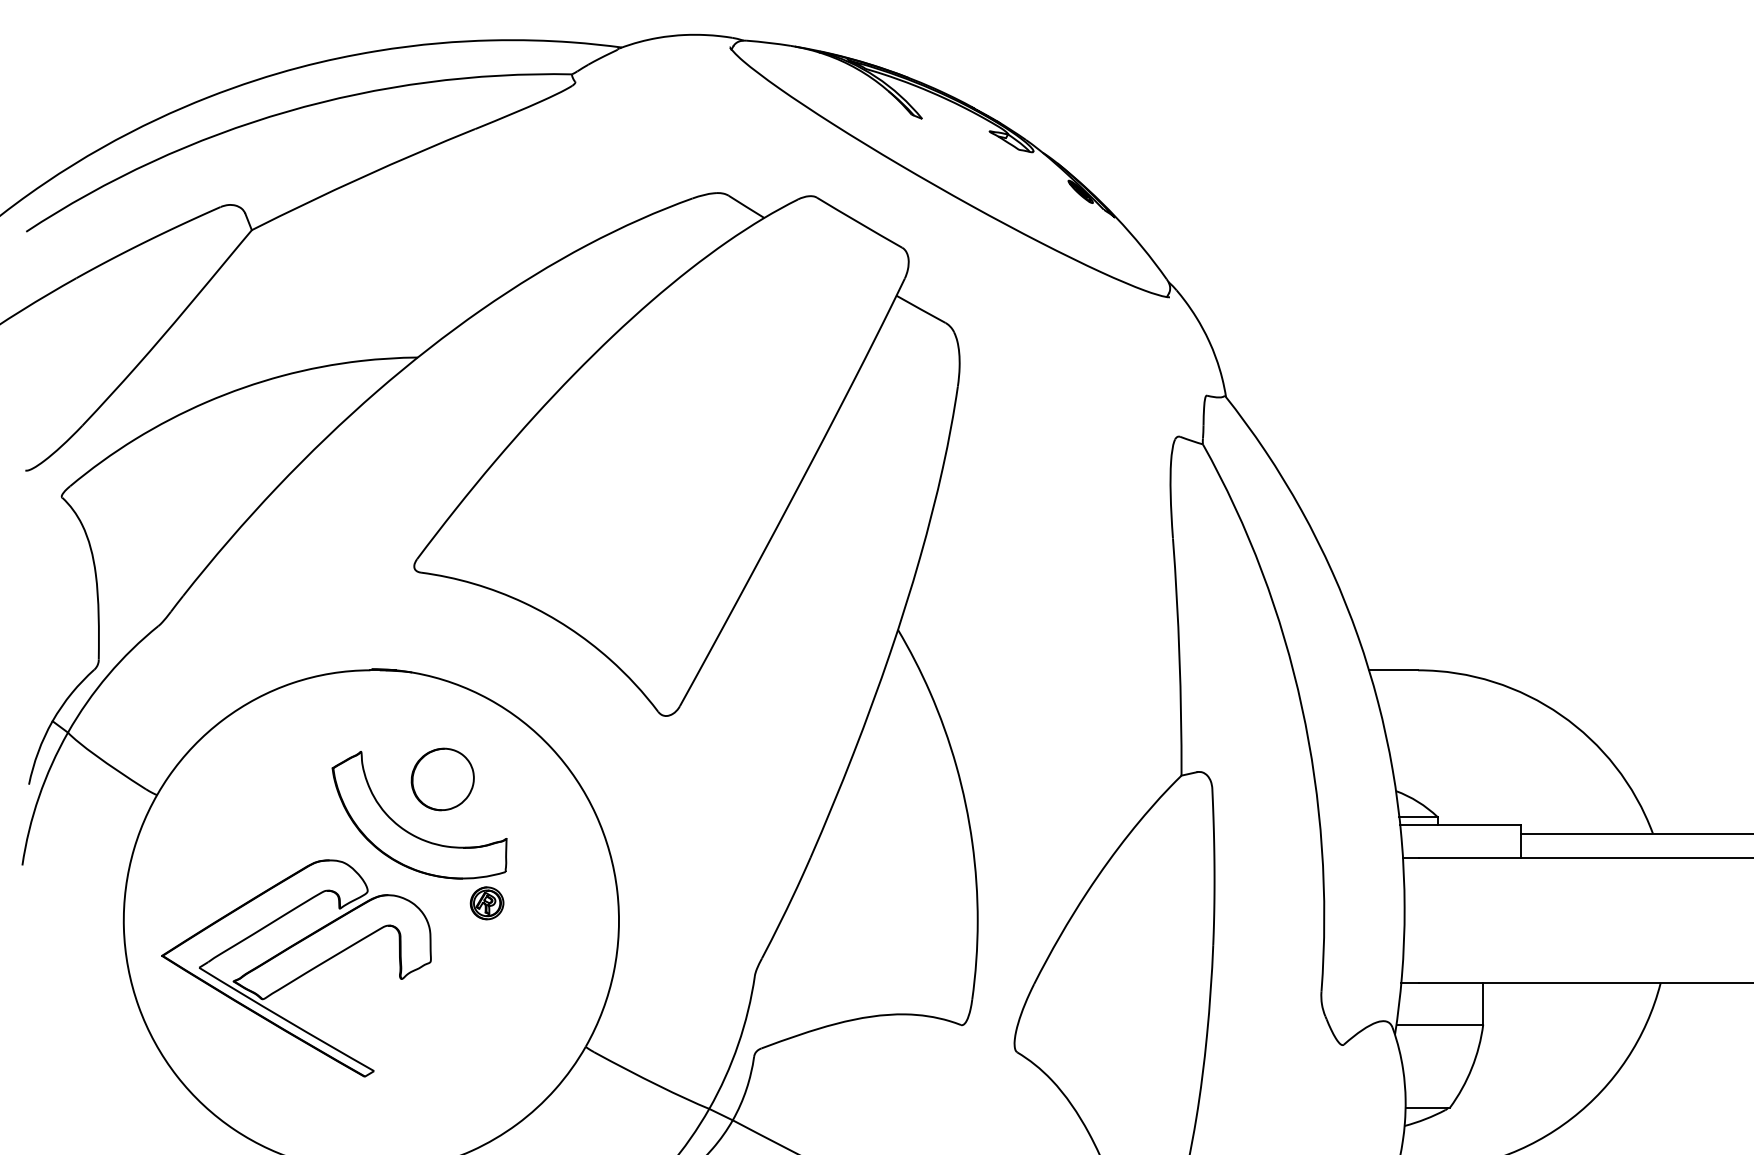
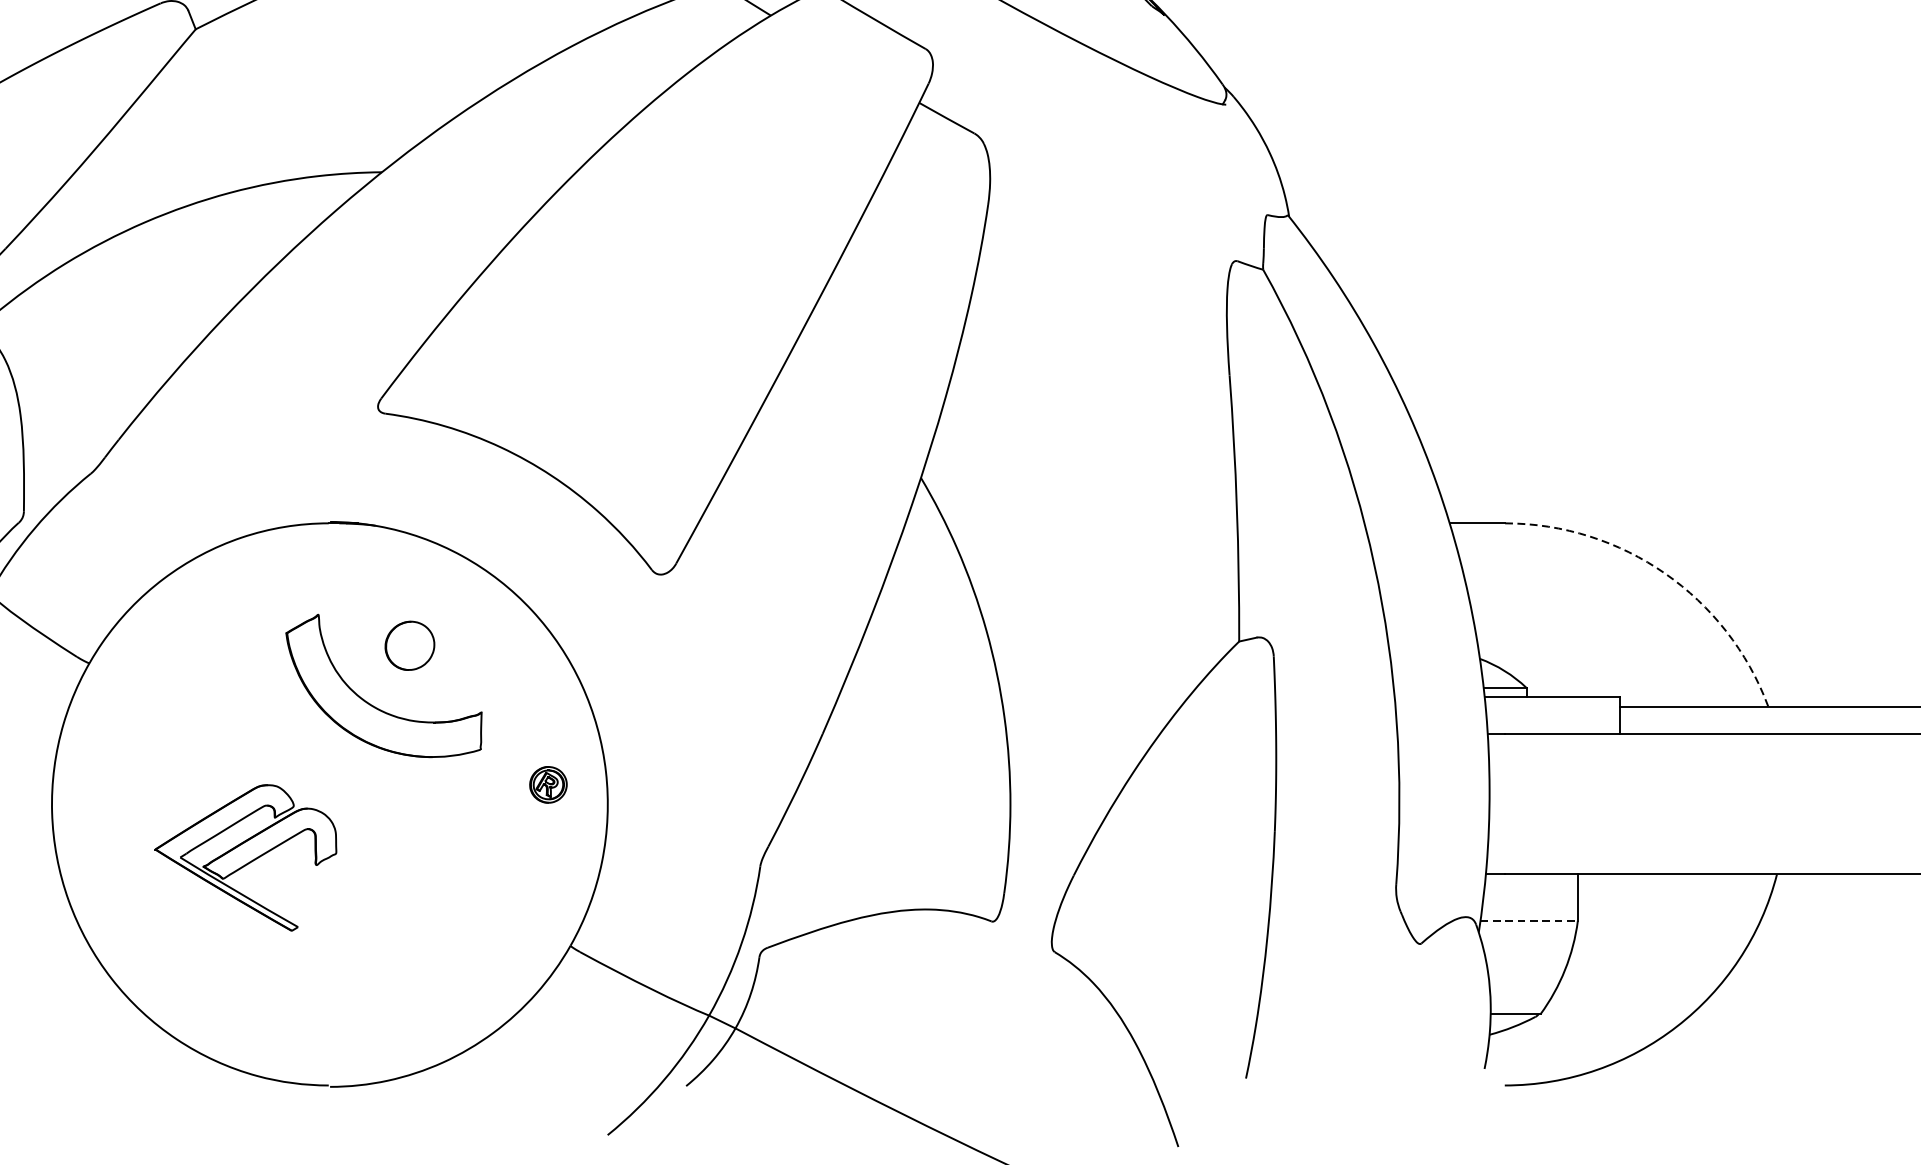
arc: (1561, 715) -> (1665, 574), solid -> dashed
part: (442, 779) -> (409, 645), size x0.7
part: (486, 903) -> (547, 785), moved
part: (296, 968) -> (245, 858), size x0.6
line: (1440, 1024) -> (1529, 920), solid -> dashed

